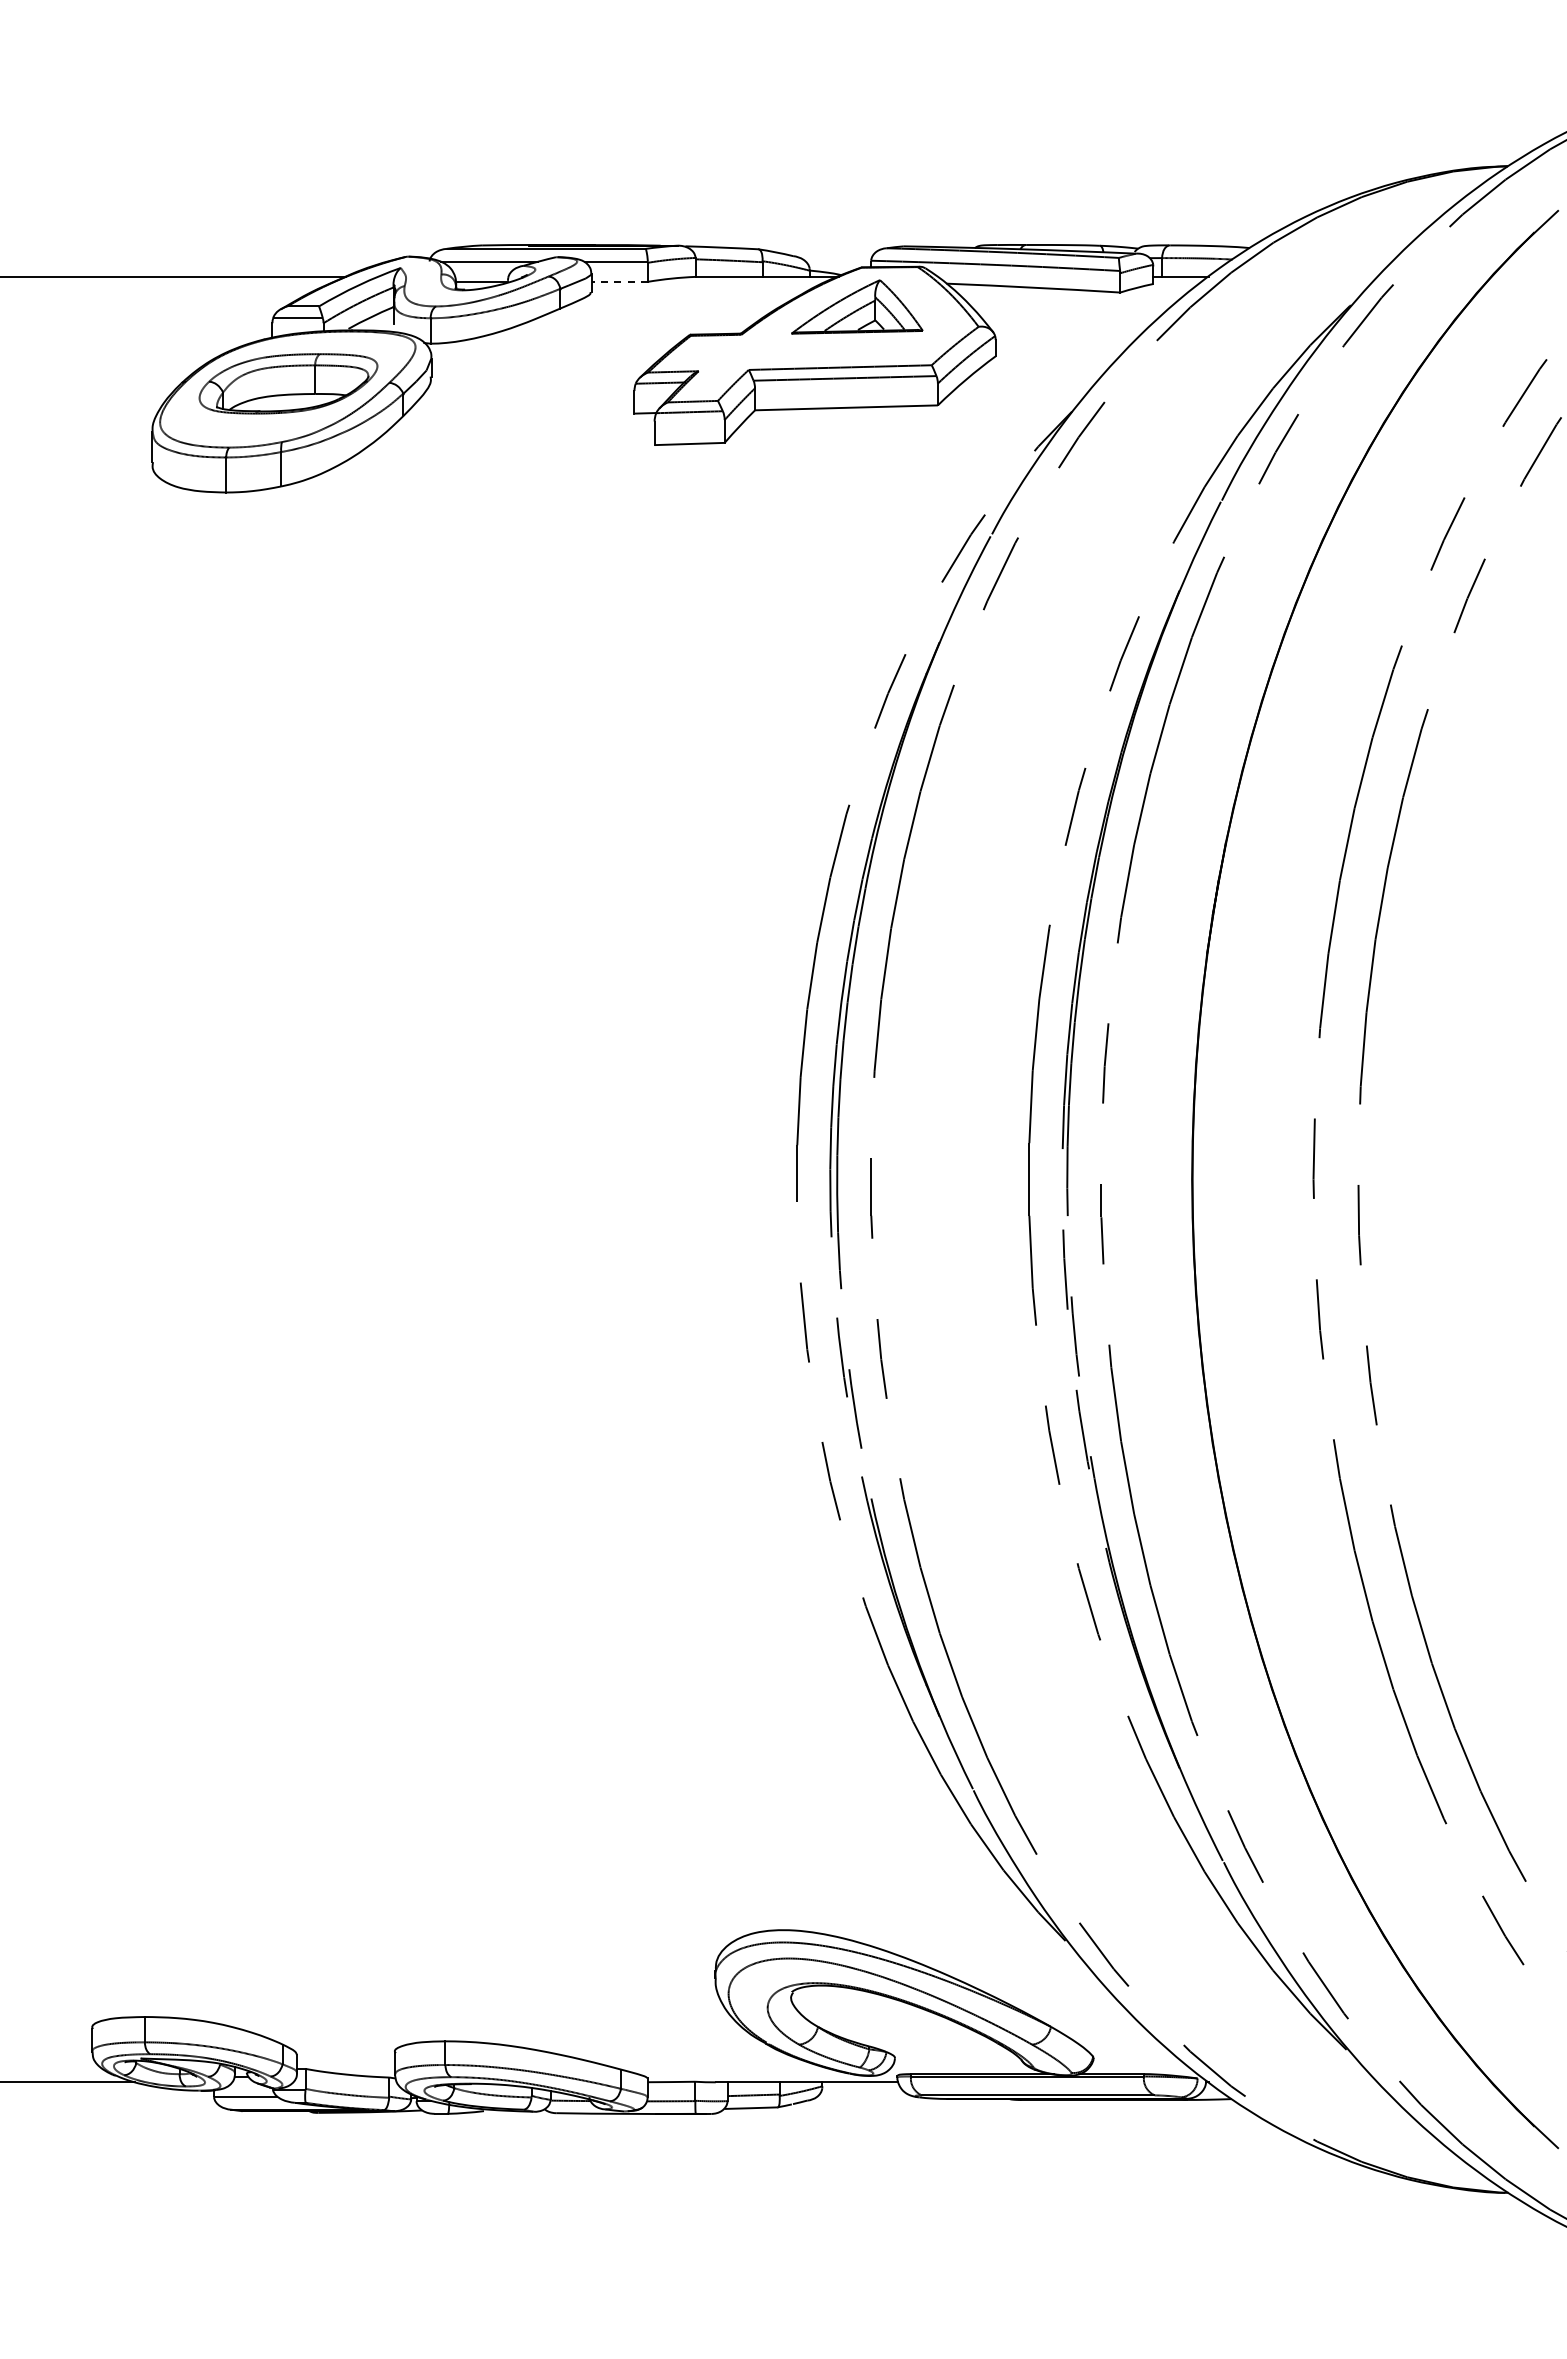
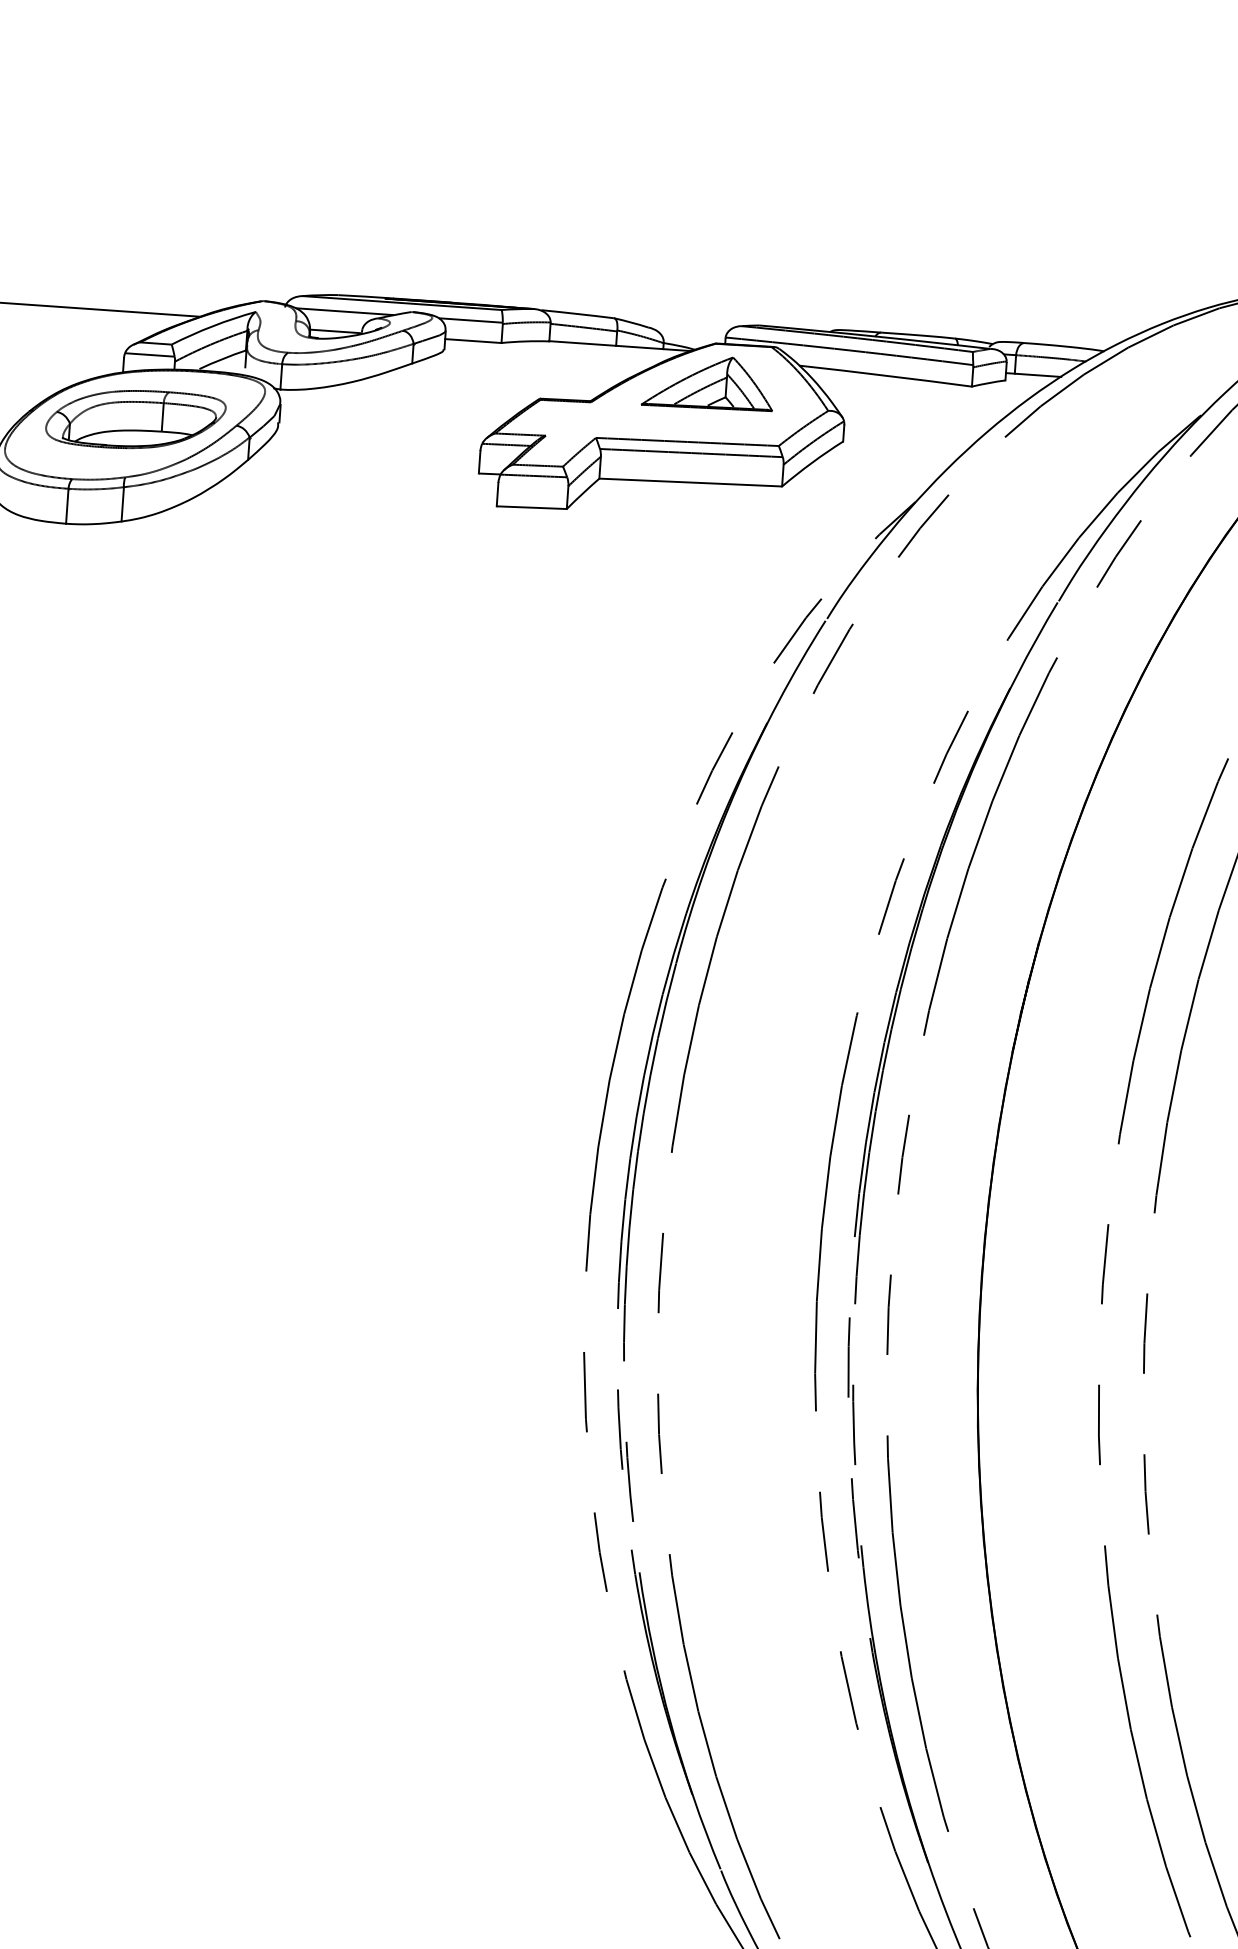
line: (619, 281) -> (473, 340), dashed -> solid

